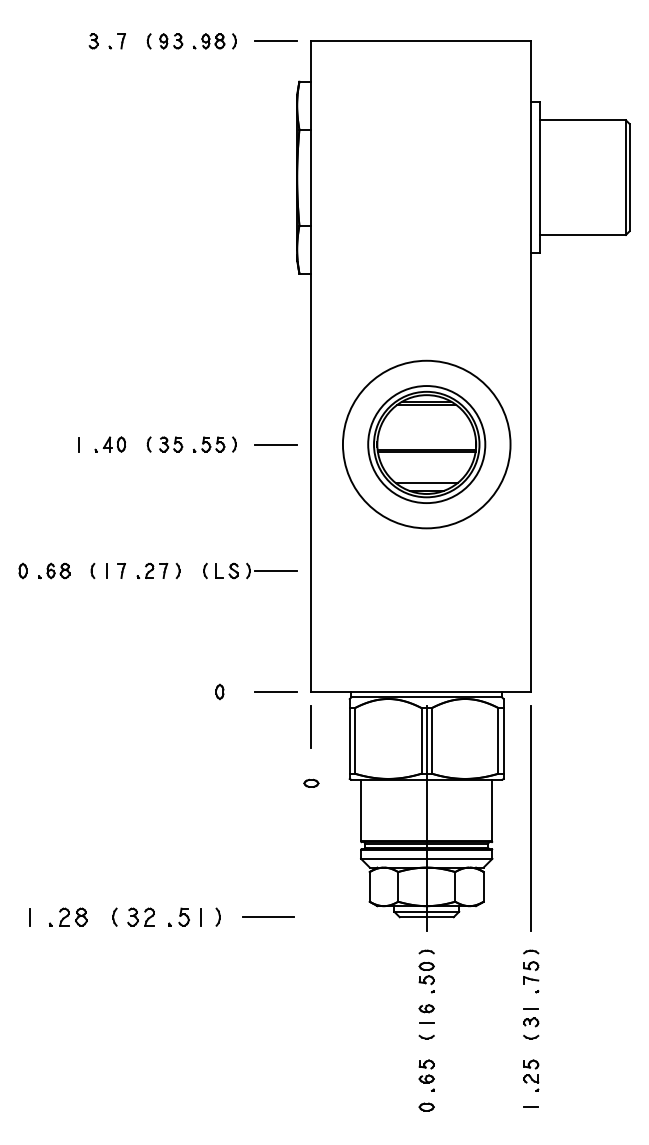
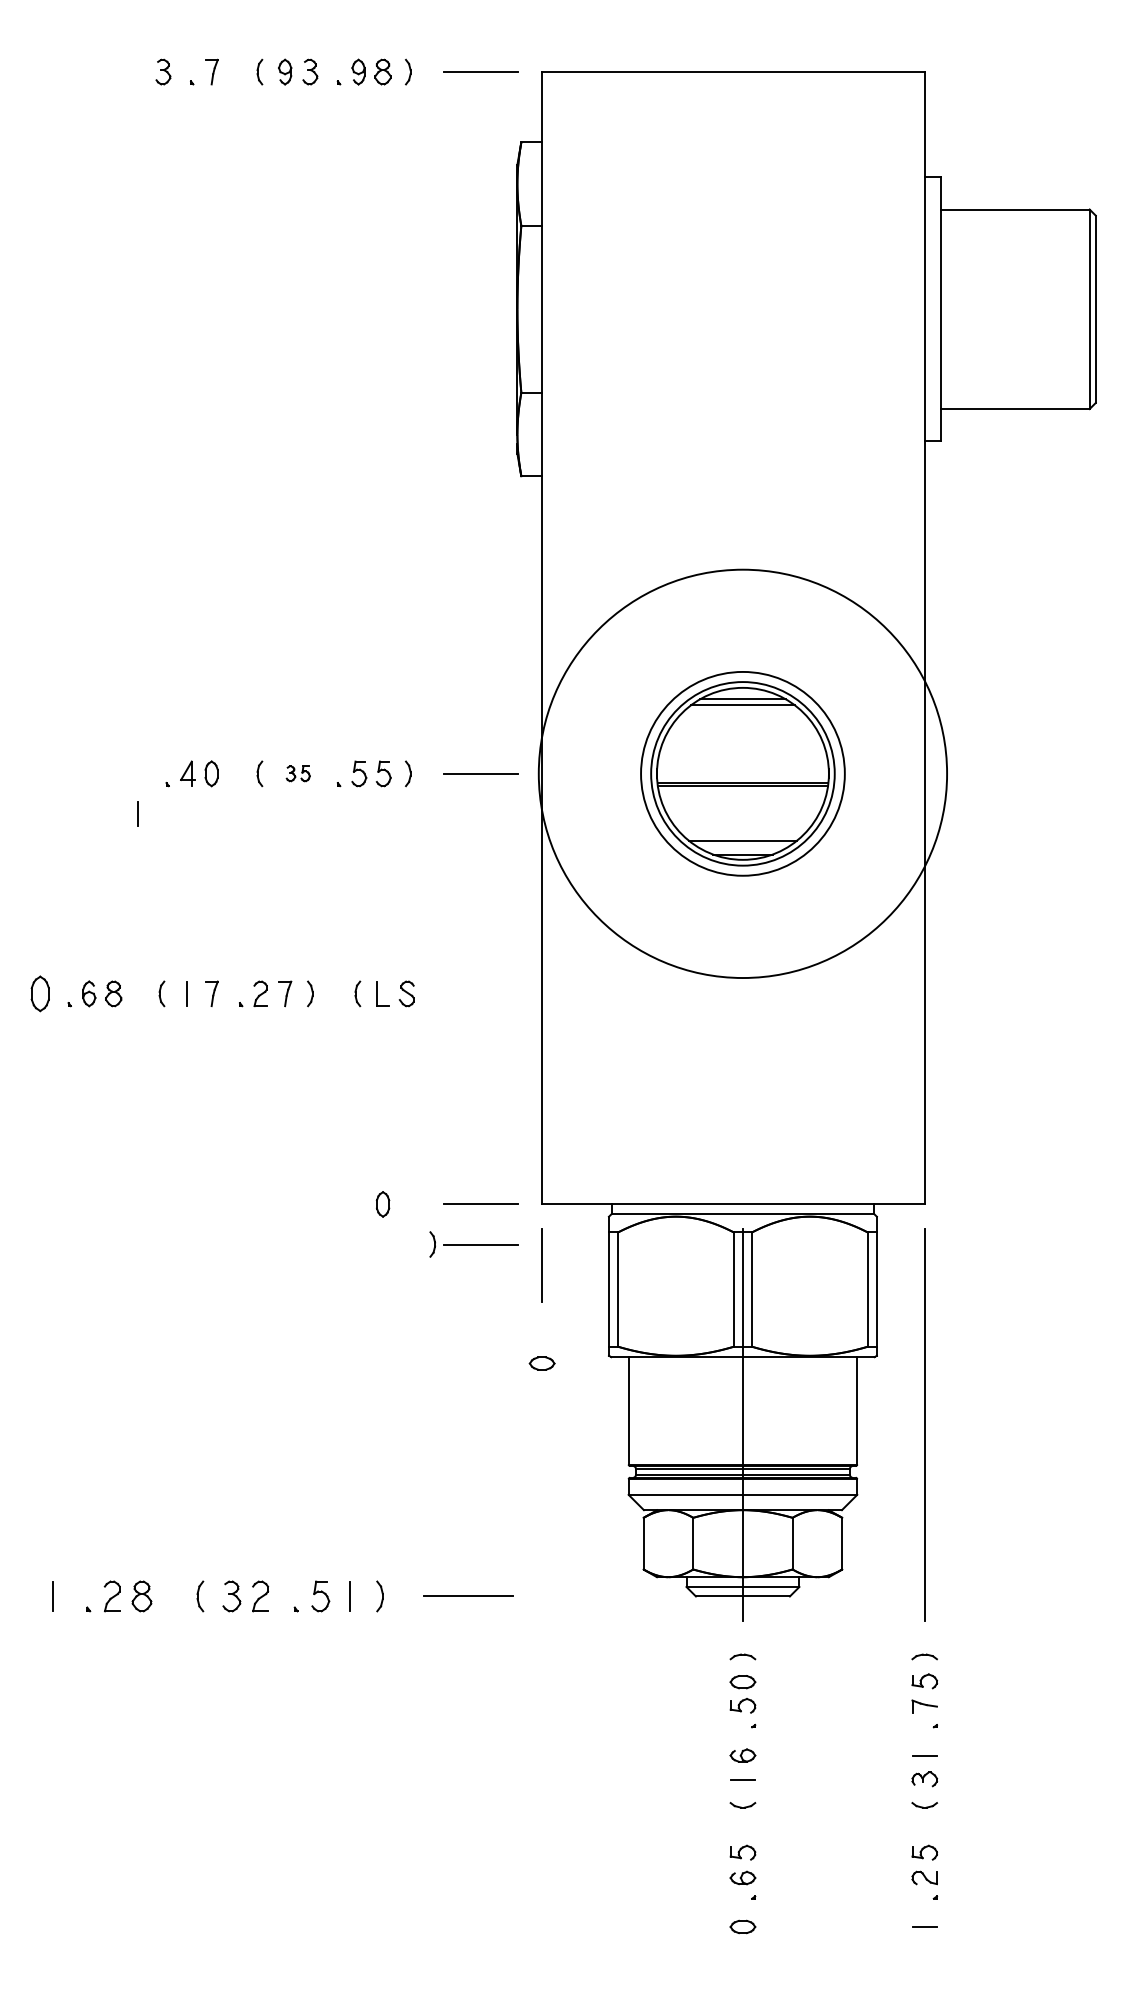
line: (78, 444) -> (136, 813), moved
part: (171, 444) -> (298, 773), size x0.6
circle: (426, 444) -> (742, 773), size x1.4
part: (22, 570) -> (39, 993), size x1.4
part: (271, 570) -> (472, 1243), moved

